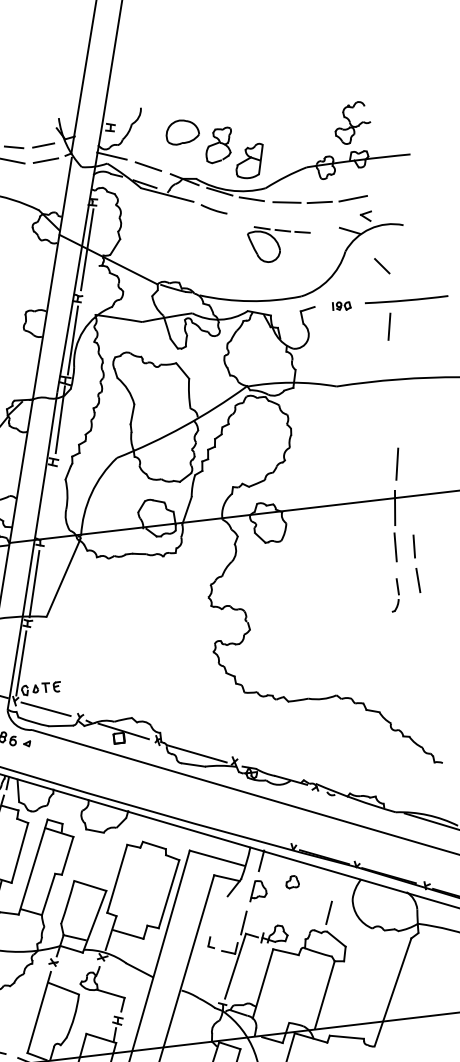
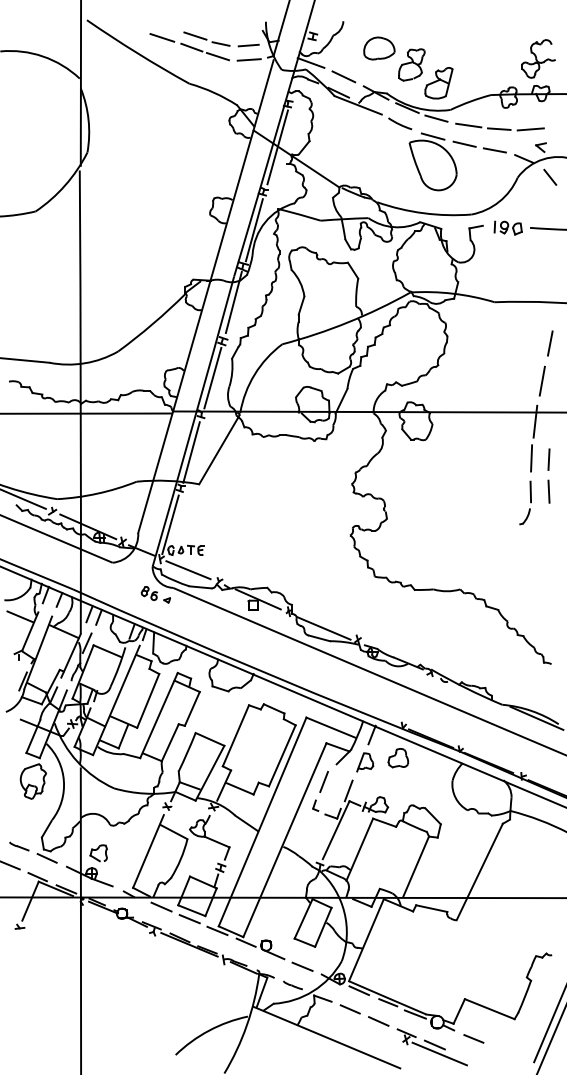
part: (279, 242) -> (457, 161), size x1.67
line: (382, 265) -> (550, 176), moved
part: (340, 305) -> (507, 227), size x1.67
line: (389, 326) -> (550, 343), moved
line: (47, 501) -> (212, 377), added
part: (394, 594) -> (525, 502), size x1.43
part: (292, 882) -> (398, 758), size x1.67
line: (328, 912) -> (323, 781), moved

